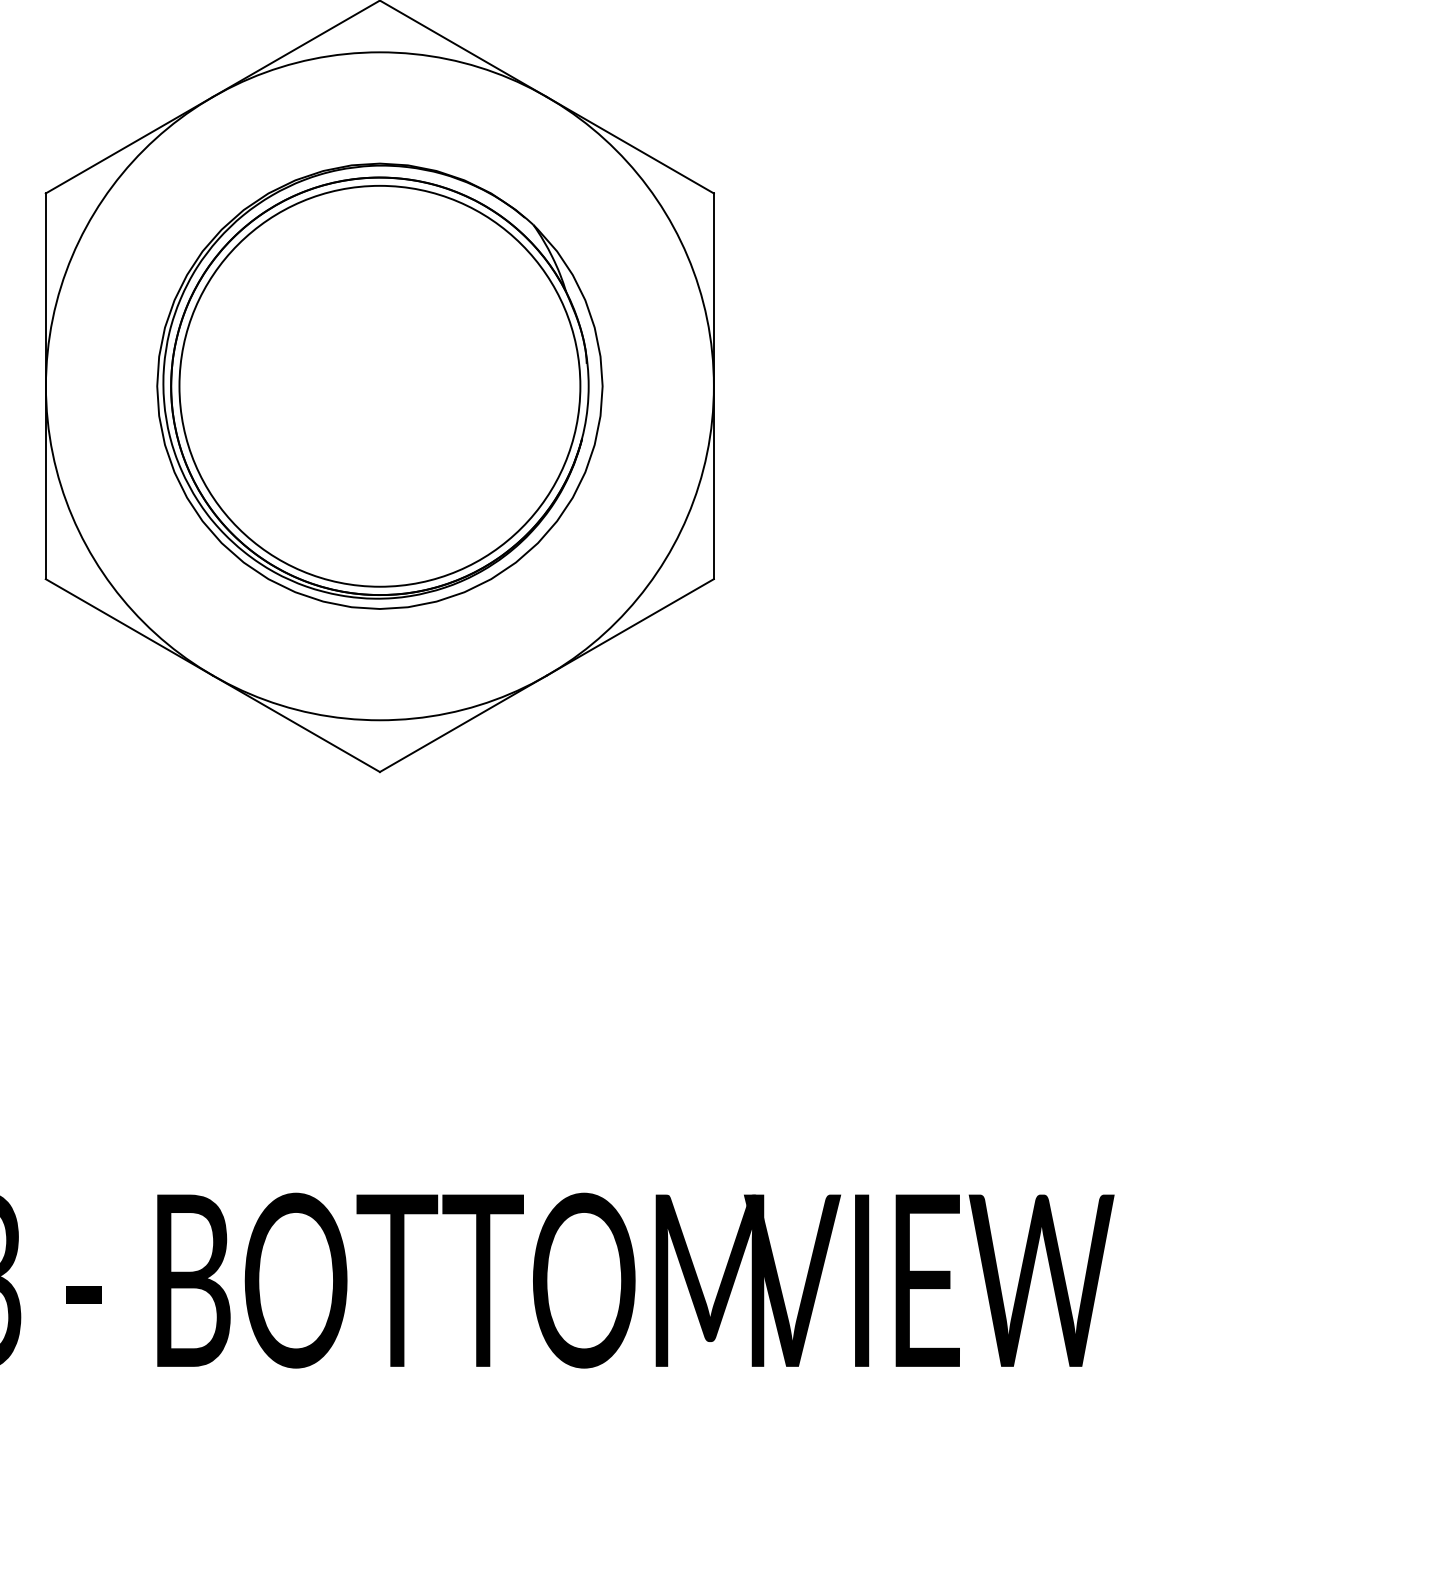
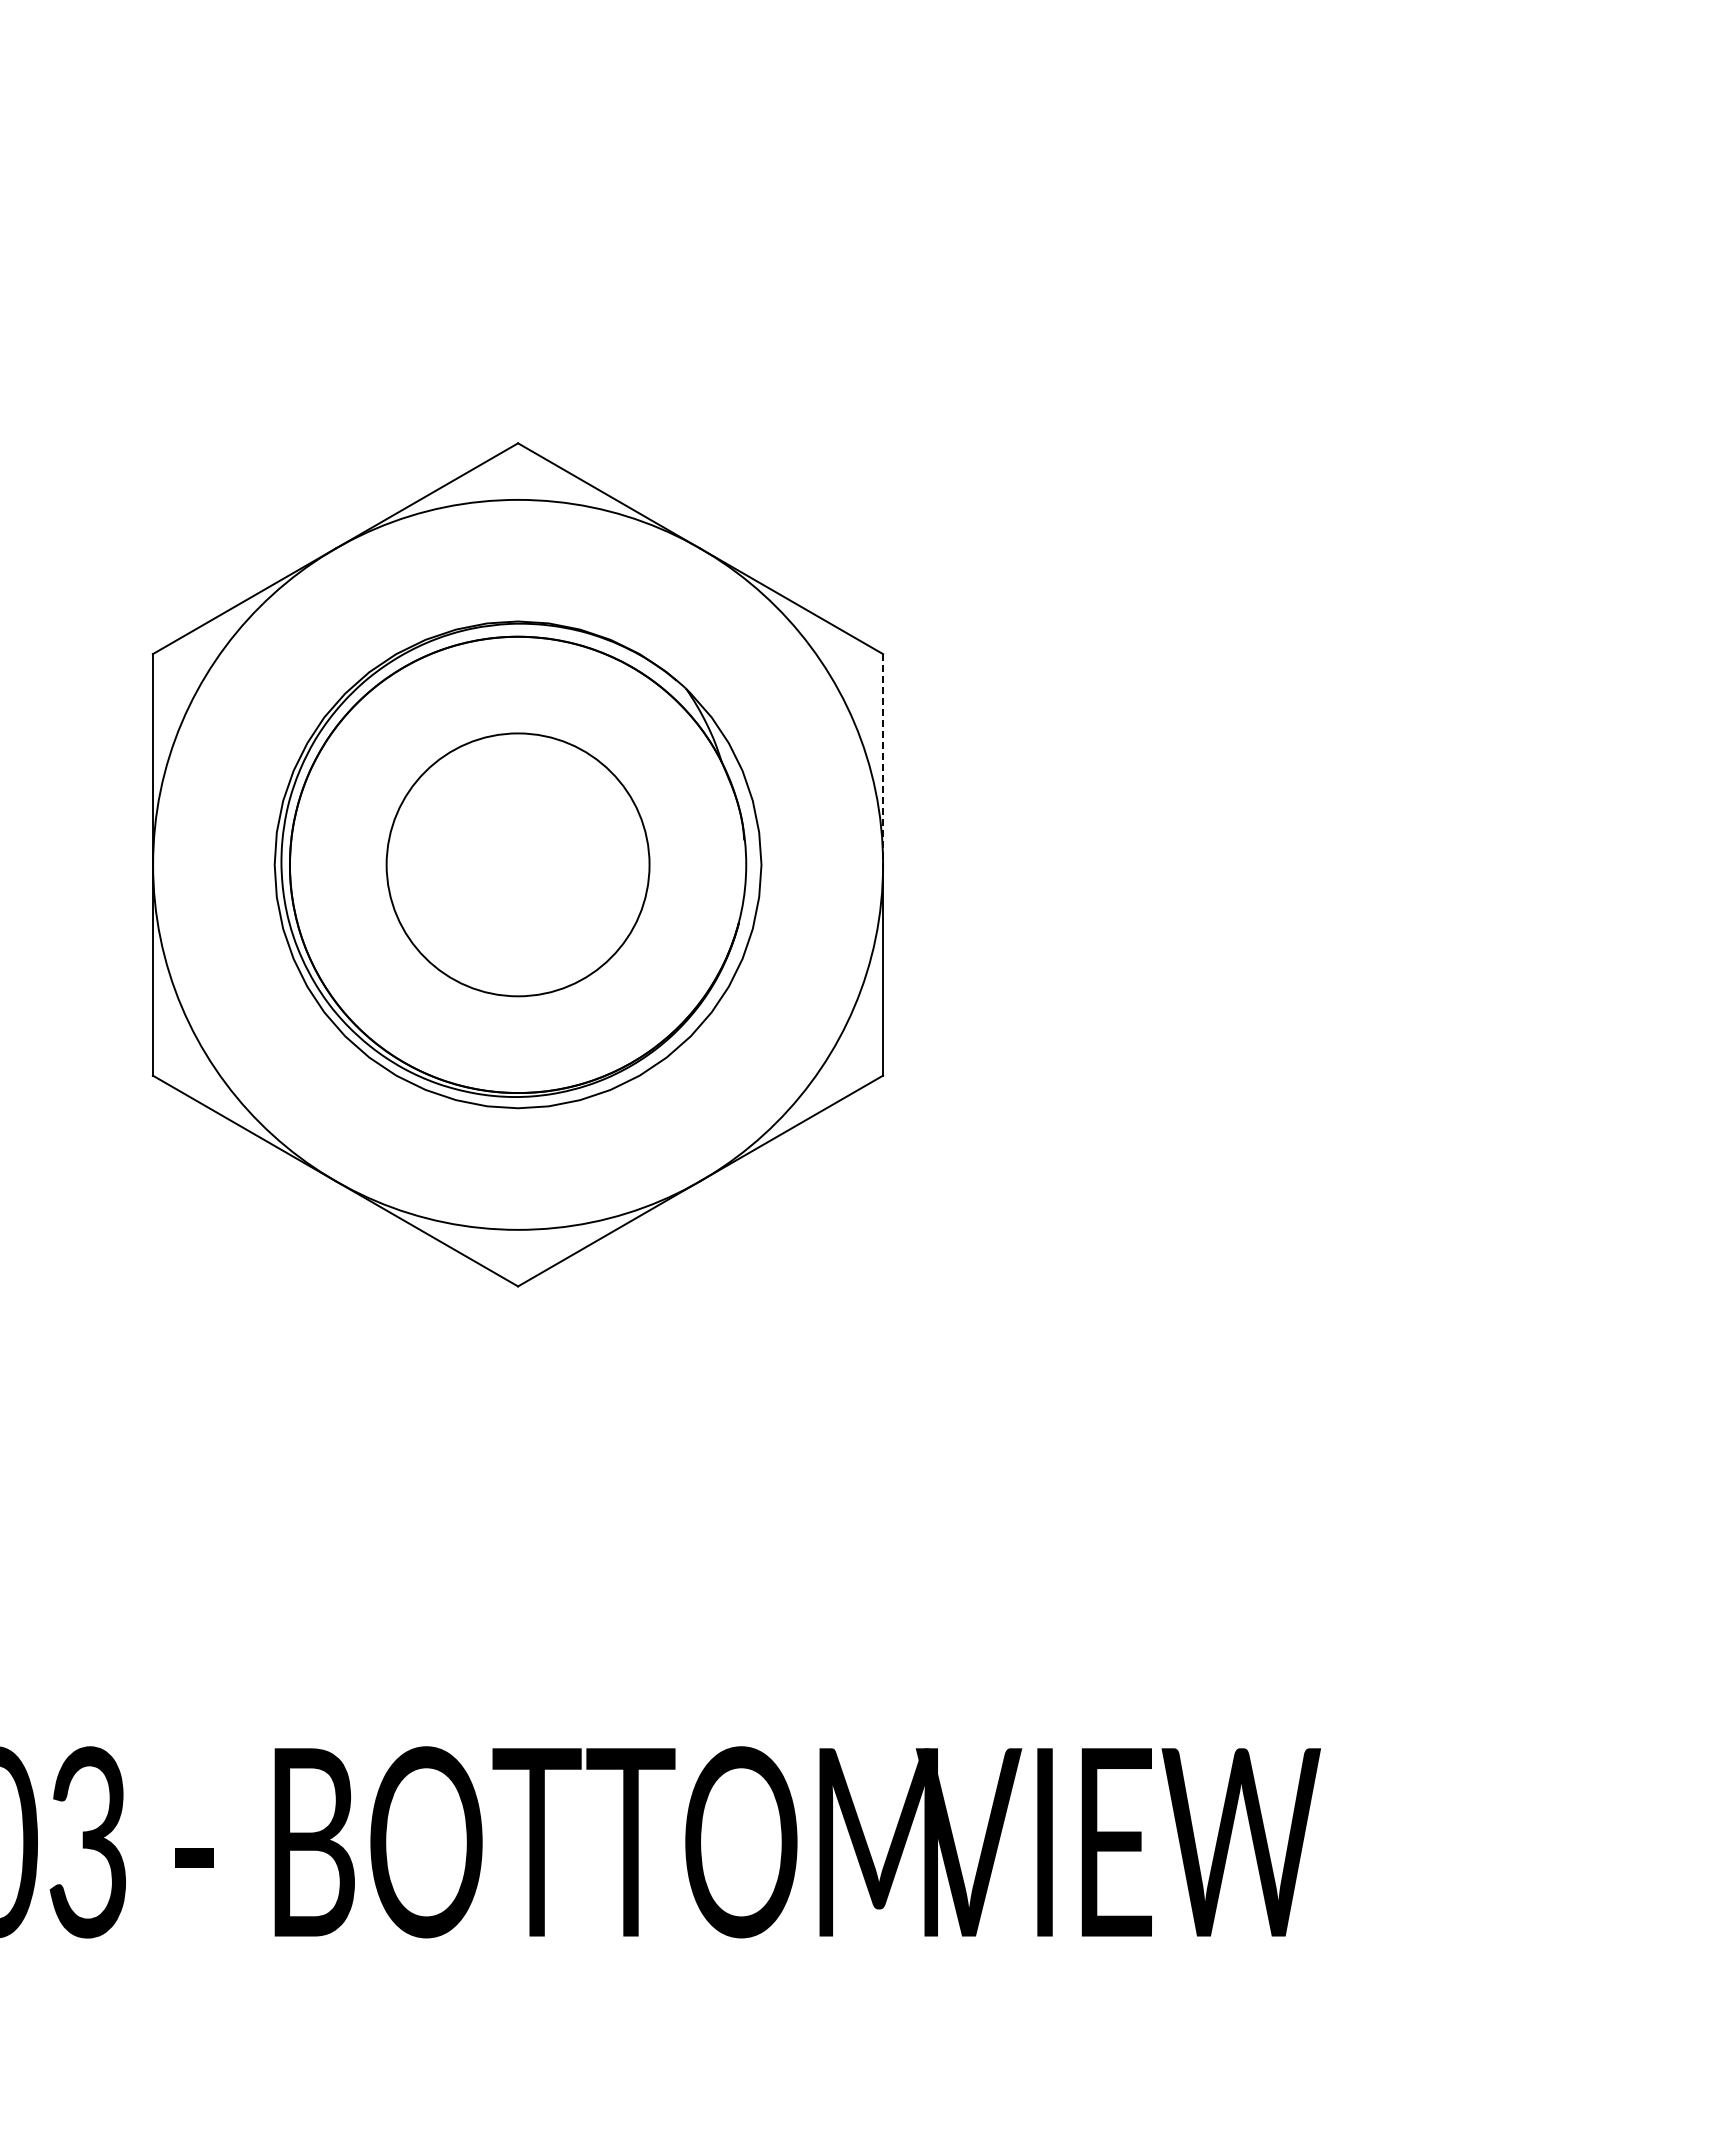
line: (714, 289) -> (883, 759), solid -> dashed
circle: (380, 385) -> (518, 864), size x0.6

